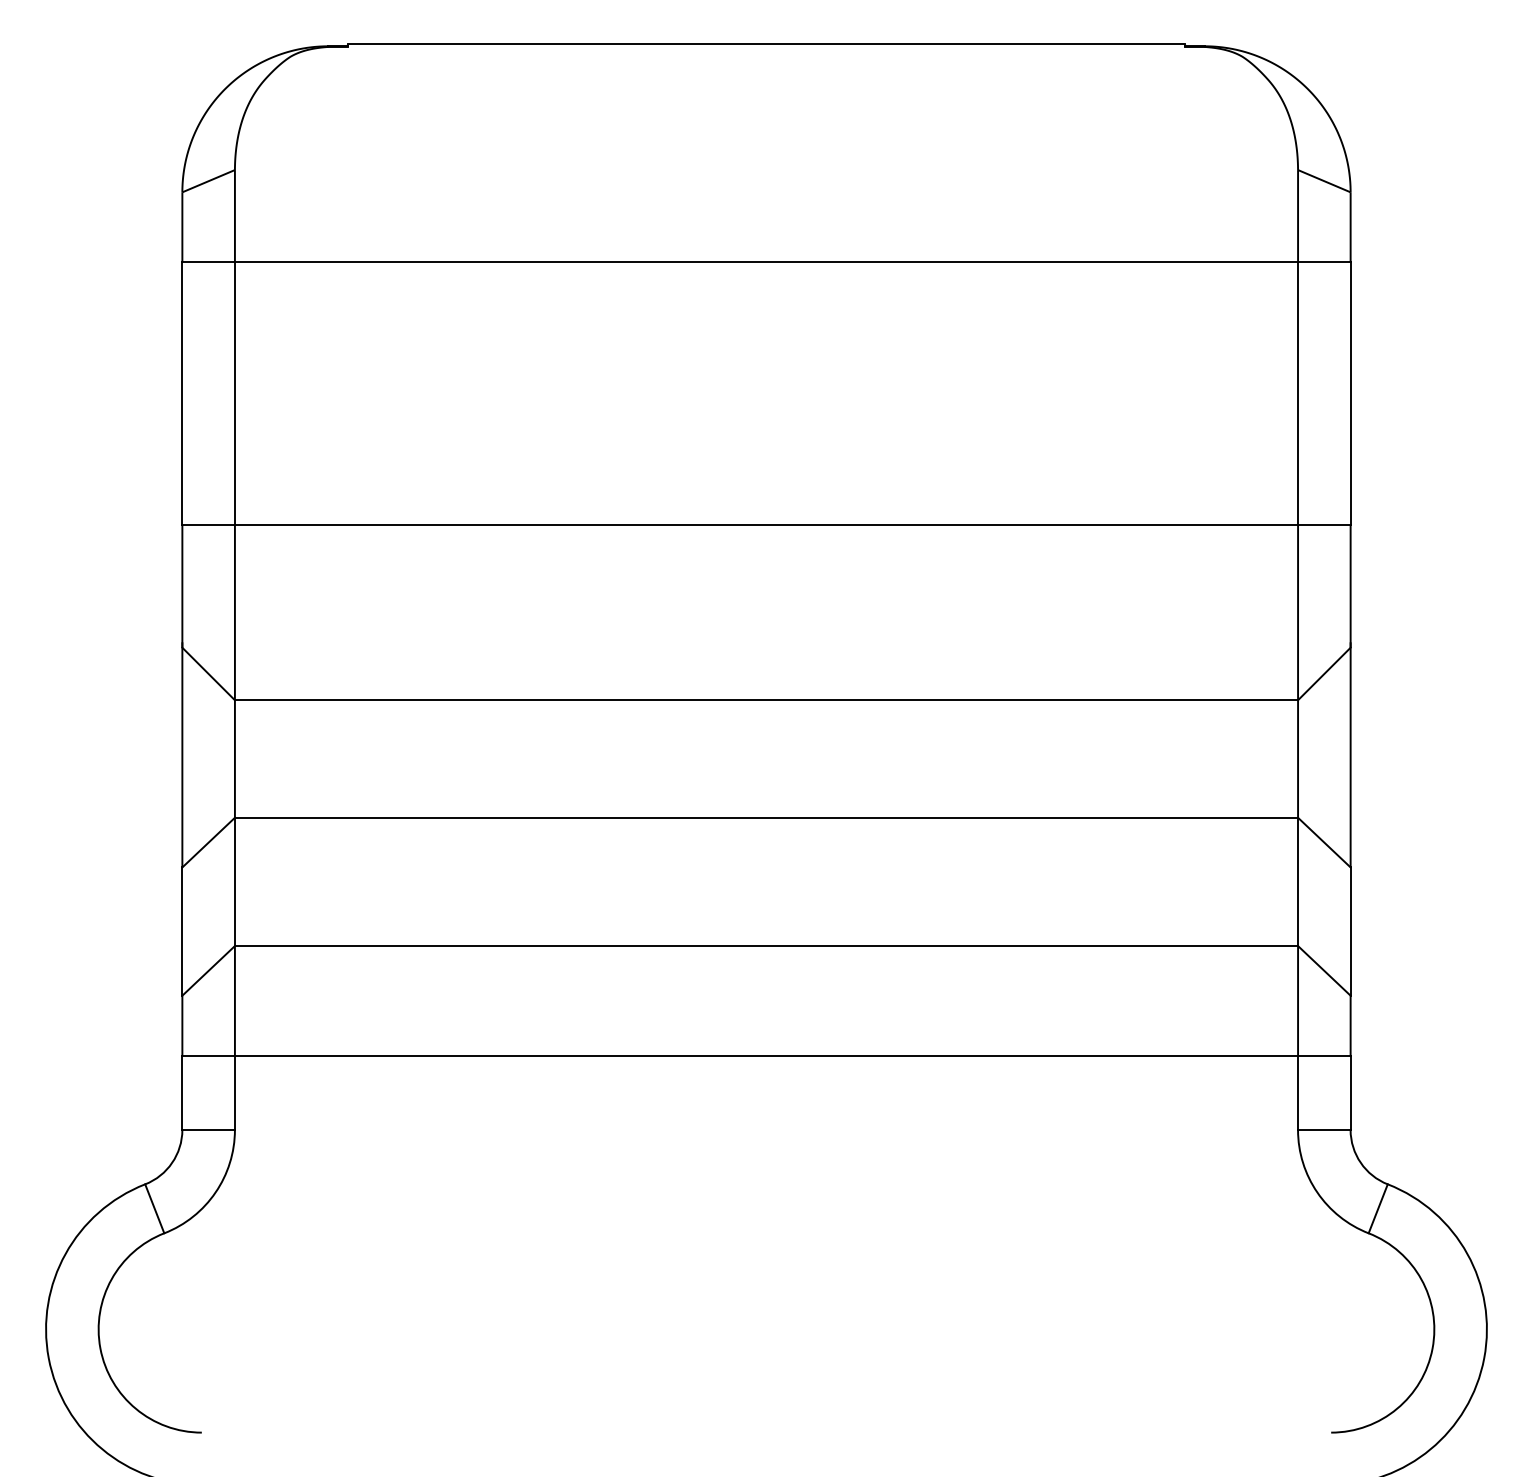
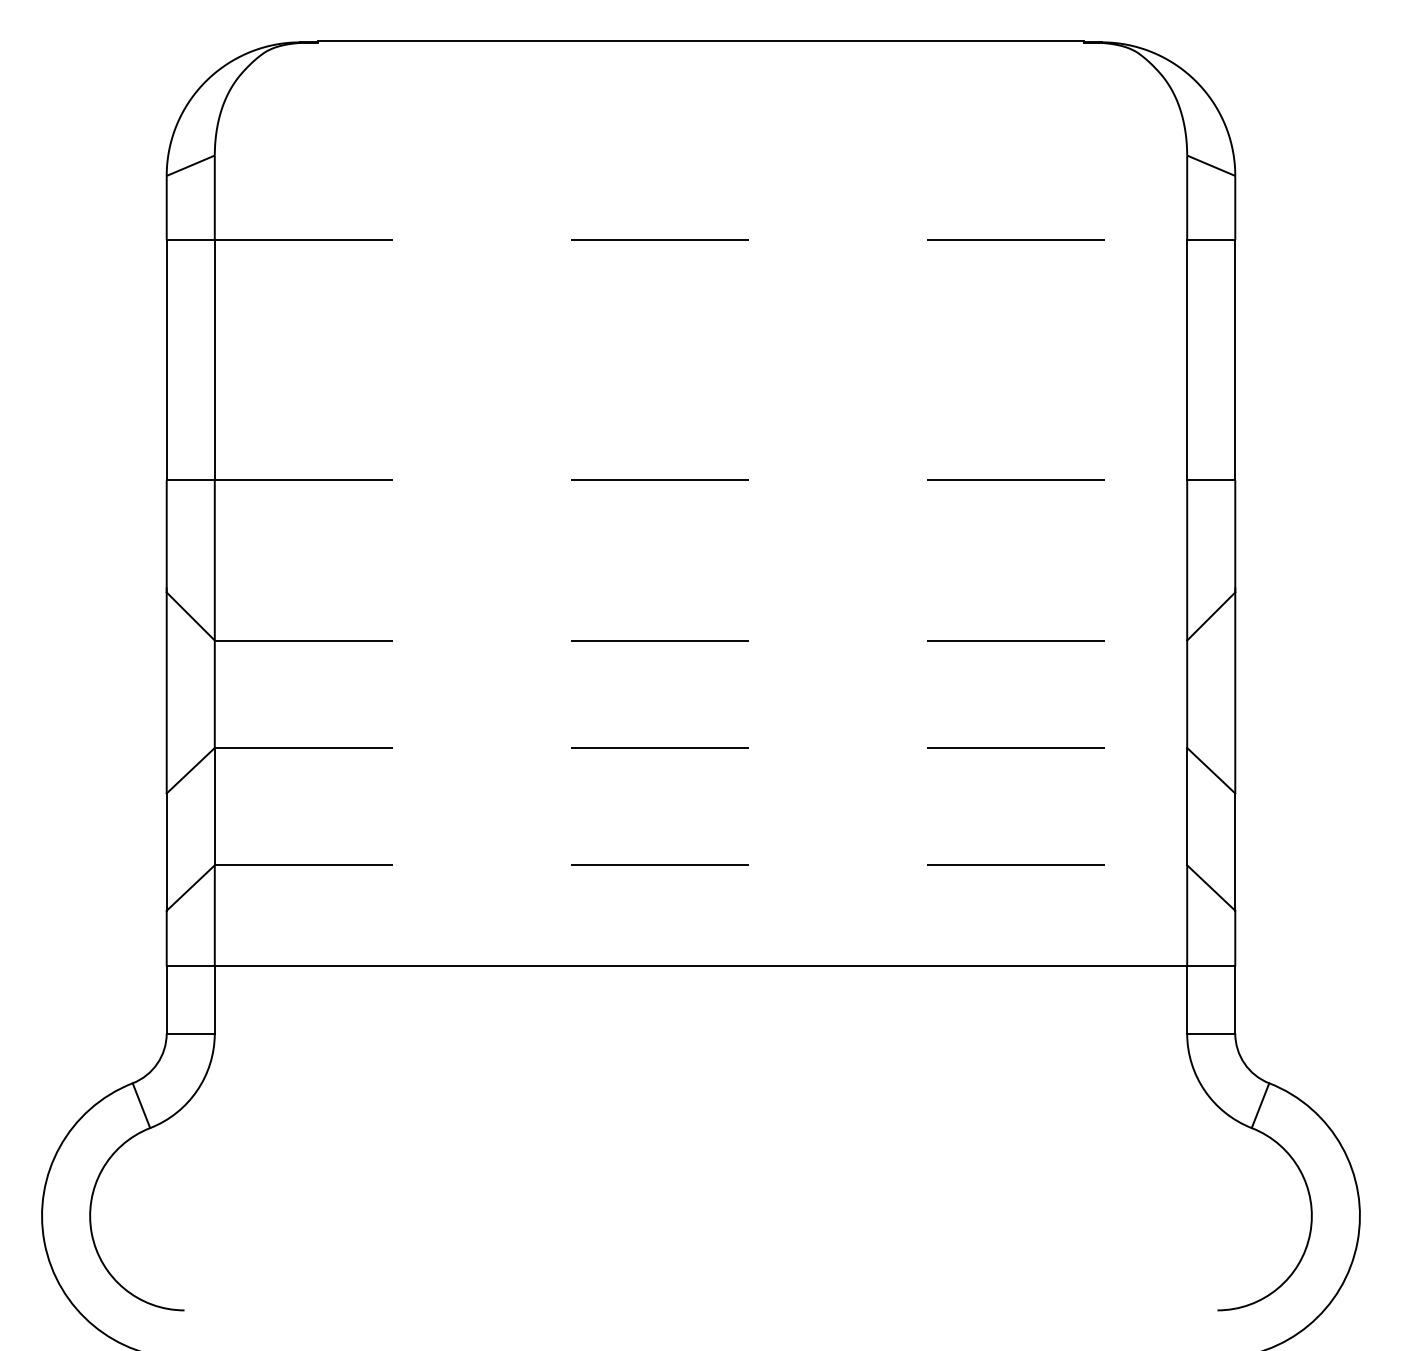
line: (767, 262) -> (701, 240), solid -> dashed
line: (767, 525) -> (701, 480), solid -> dashed
line: (767, 700) -> (701, 640), solid -> dashed
line: (767, 818) -> (701, 748), solid -> dashed
line: (767, 946) -> (701, 865), solid -> dashed

